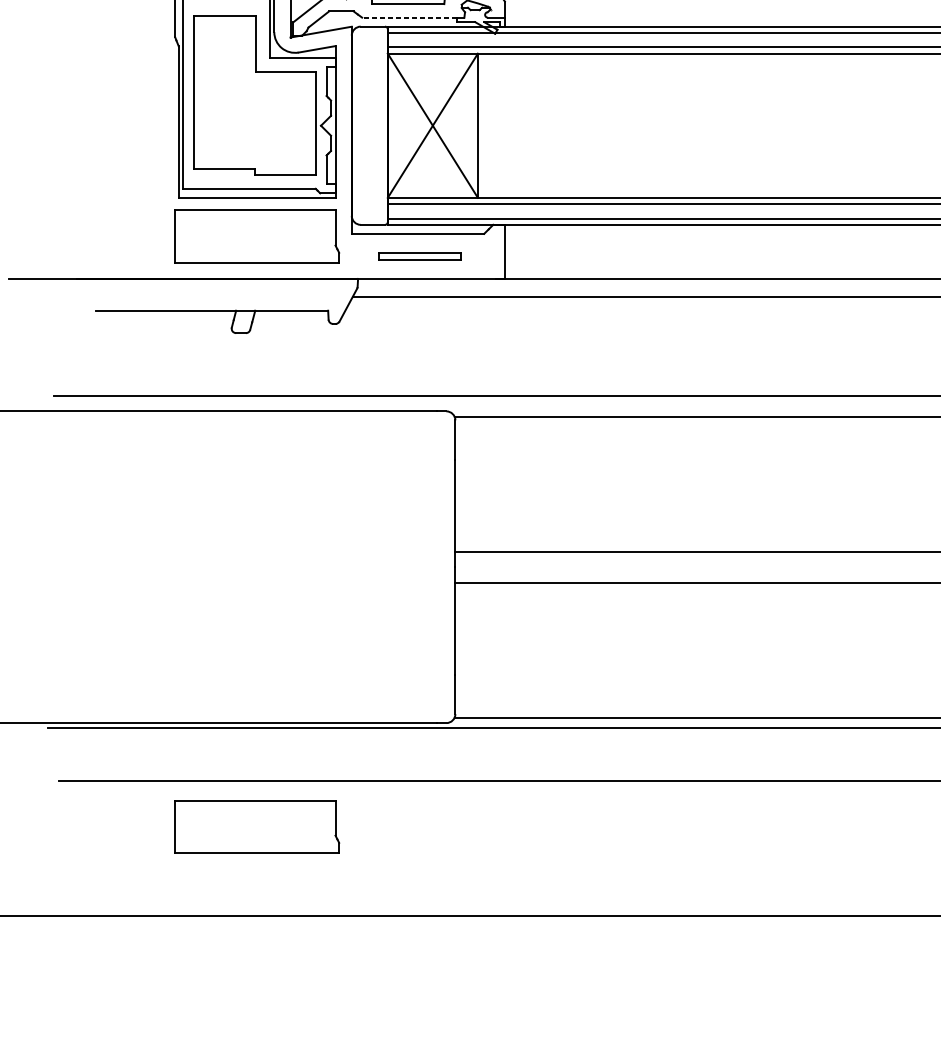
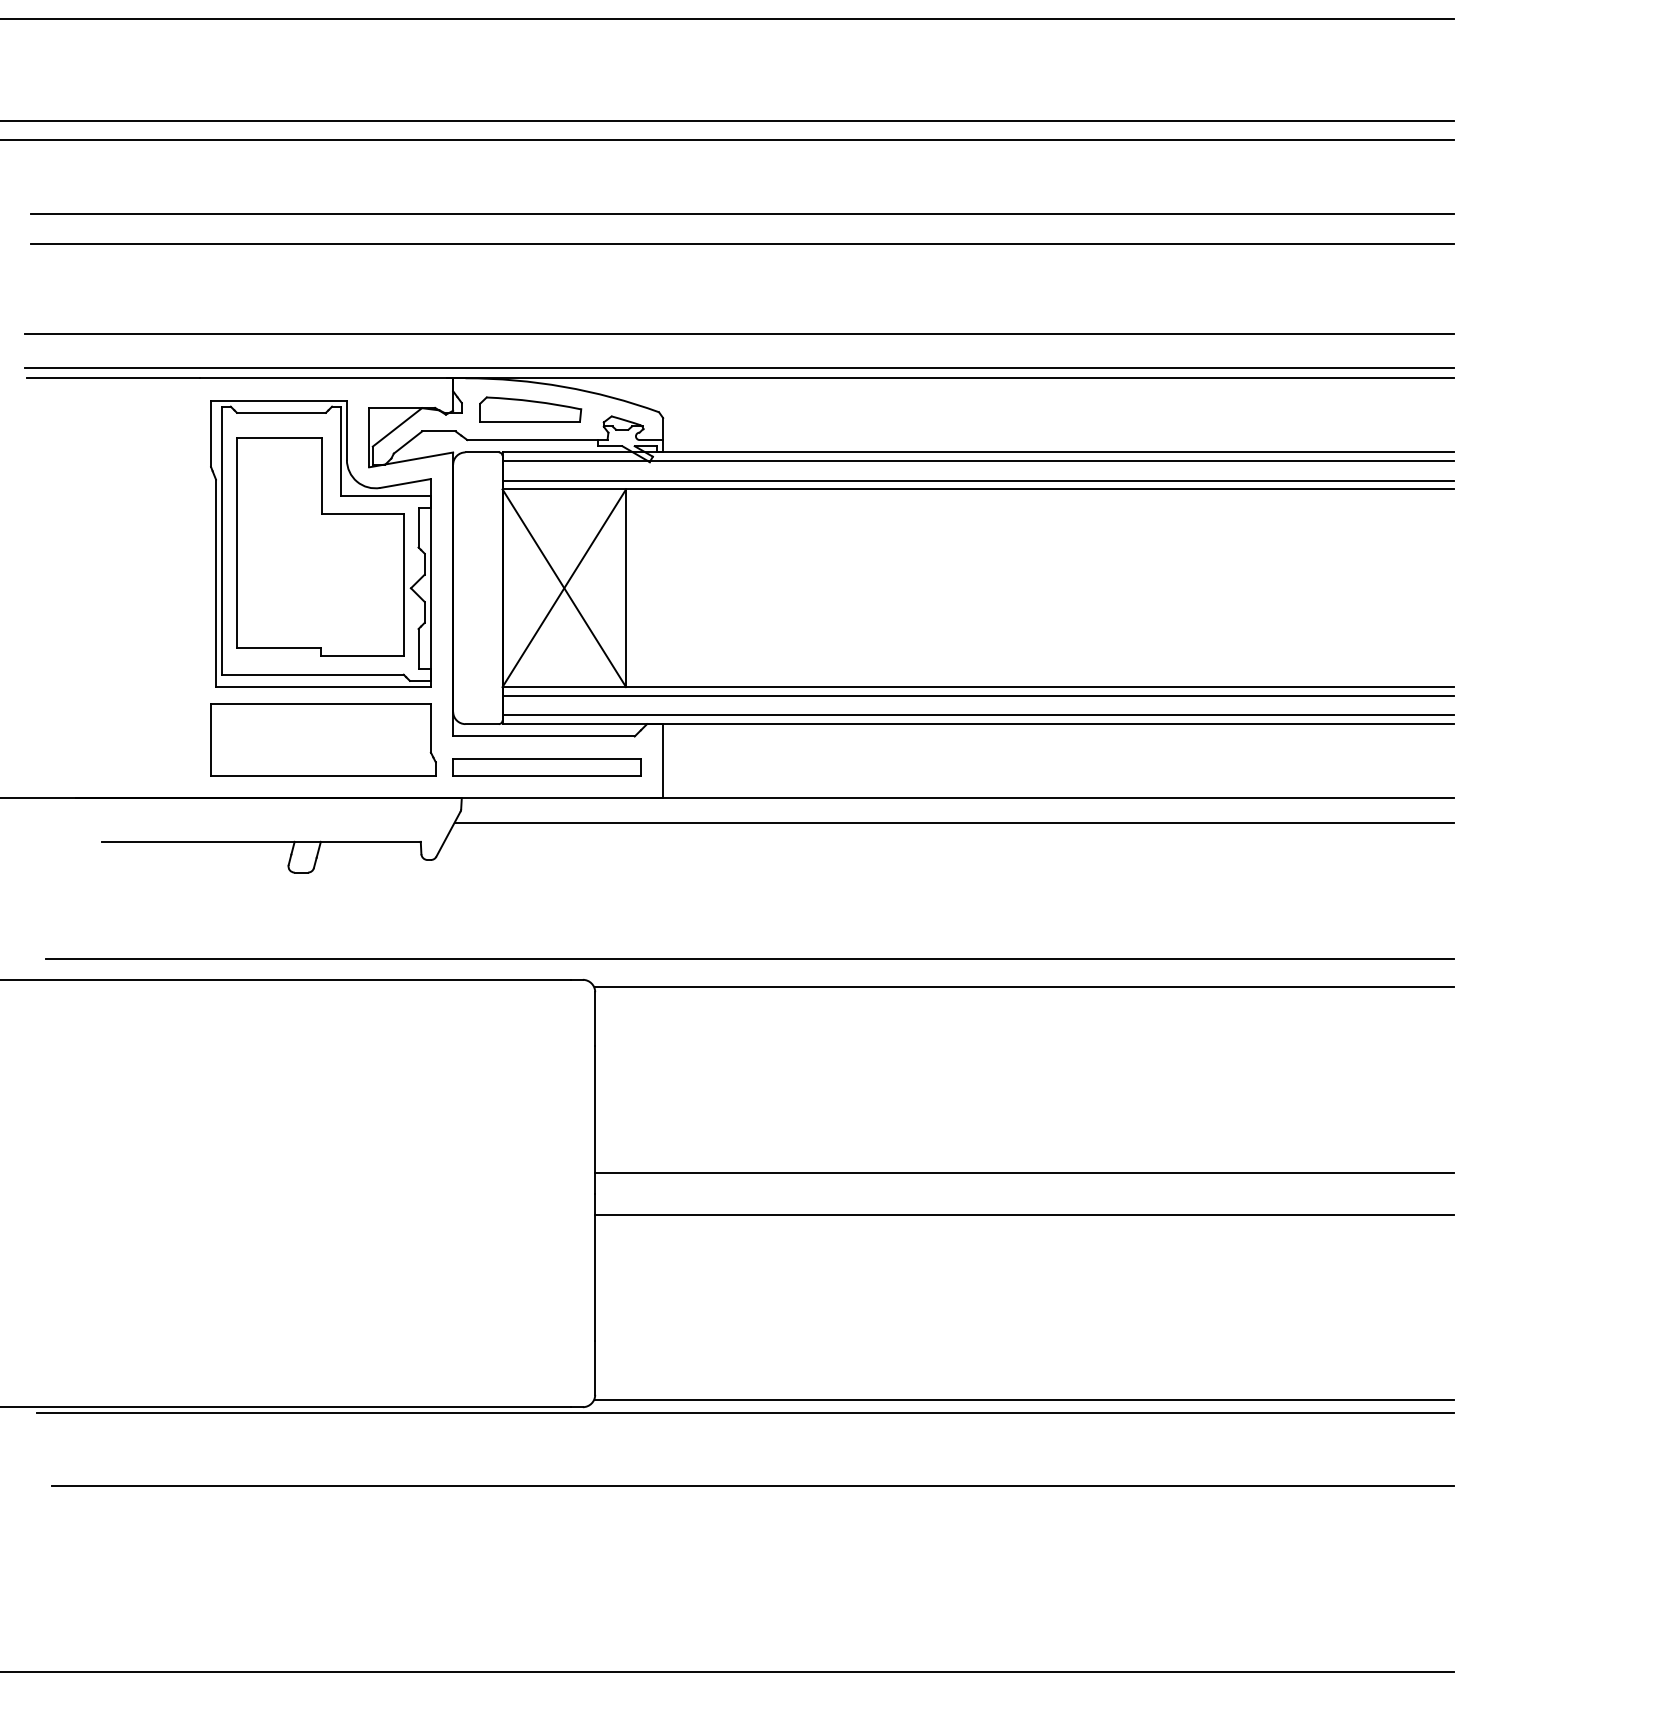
line: (409, 17) -> (532, 440), dashed -> solid
part: (419, 256) -> (546, 767), size x1.67
part: (257, 826) -> (323, 1548), removed

